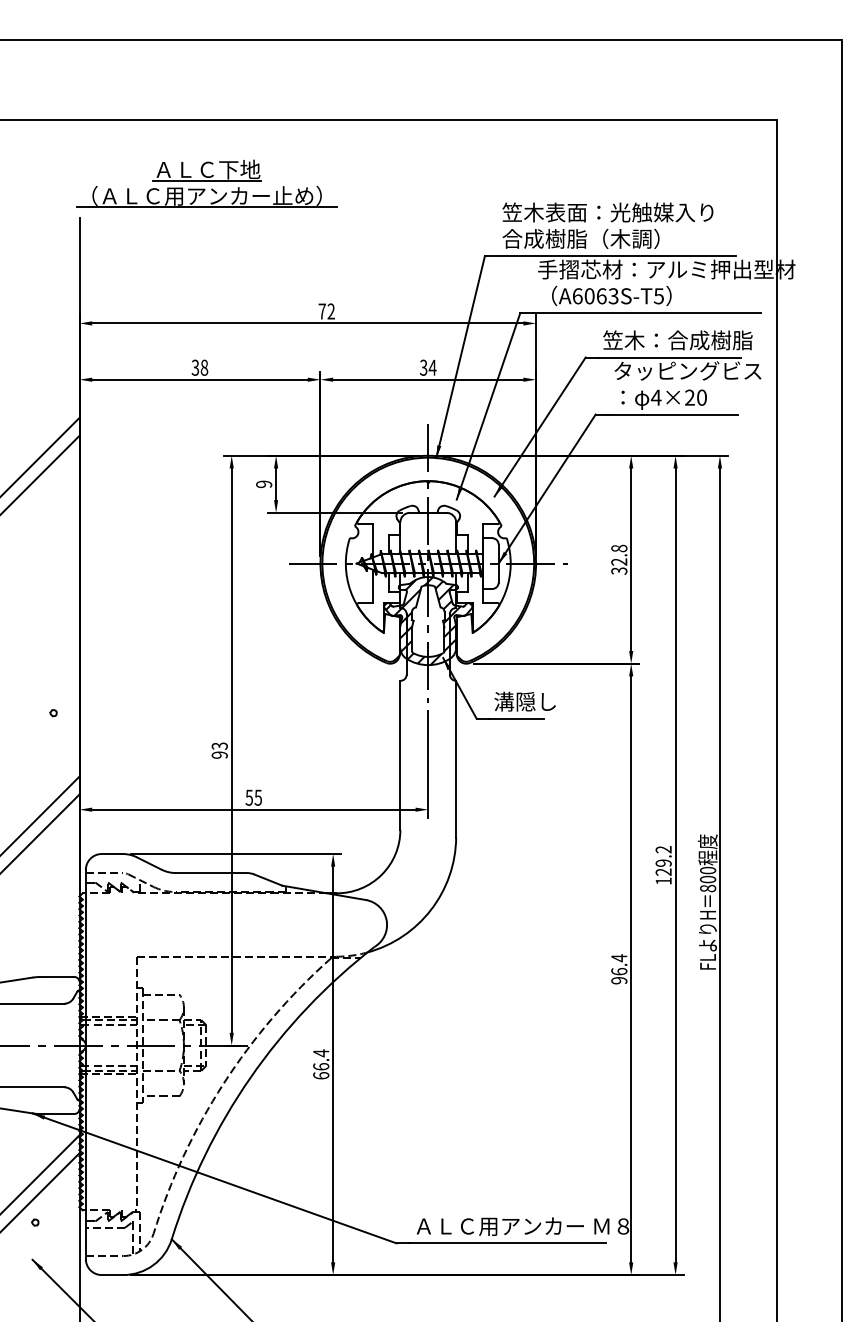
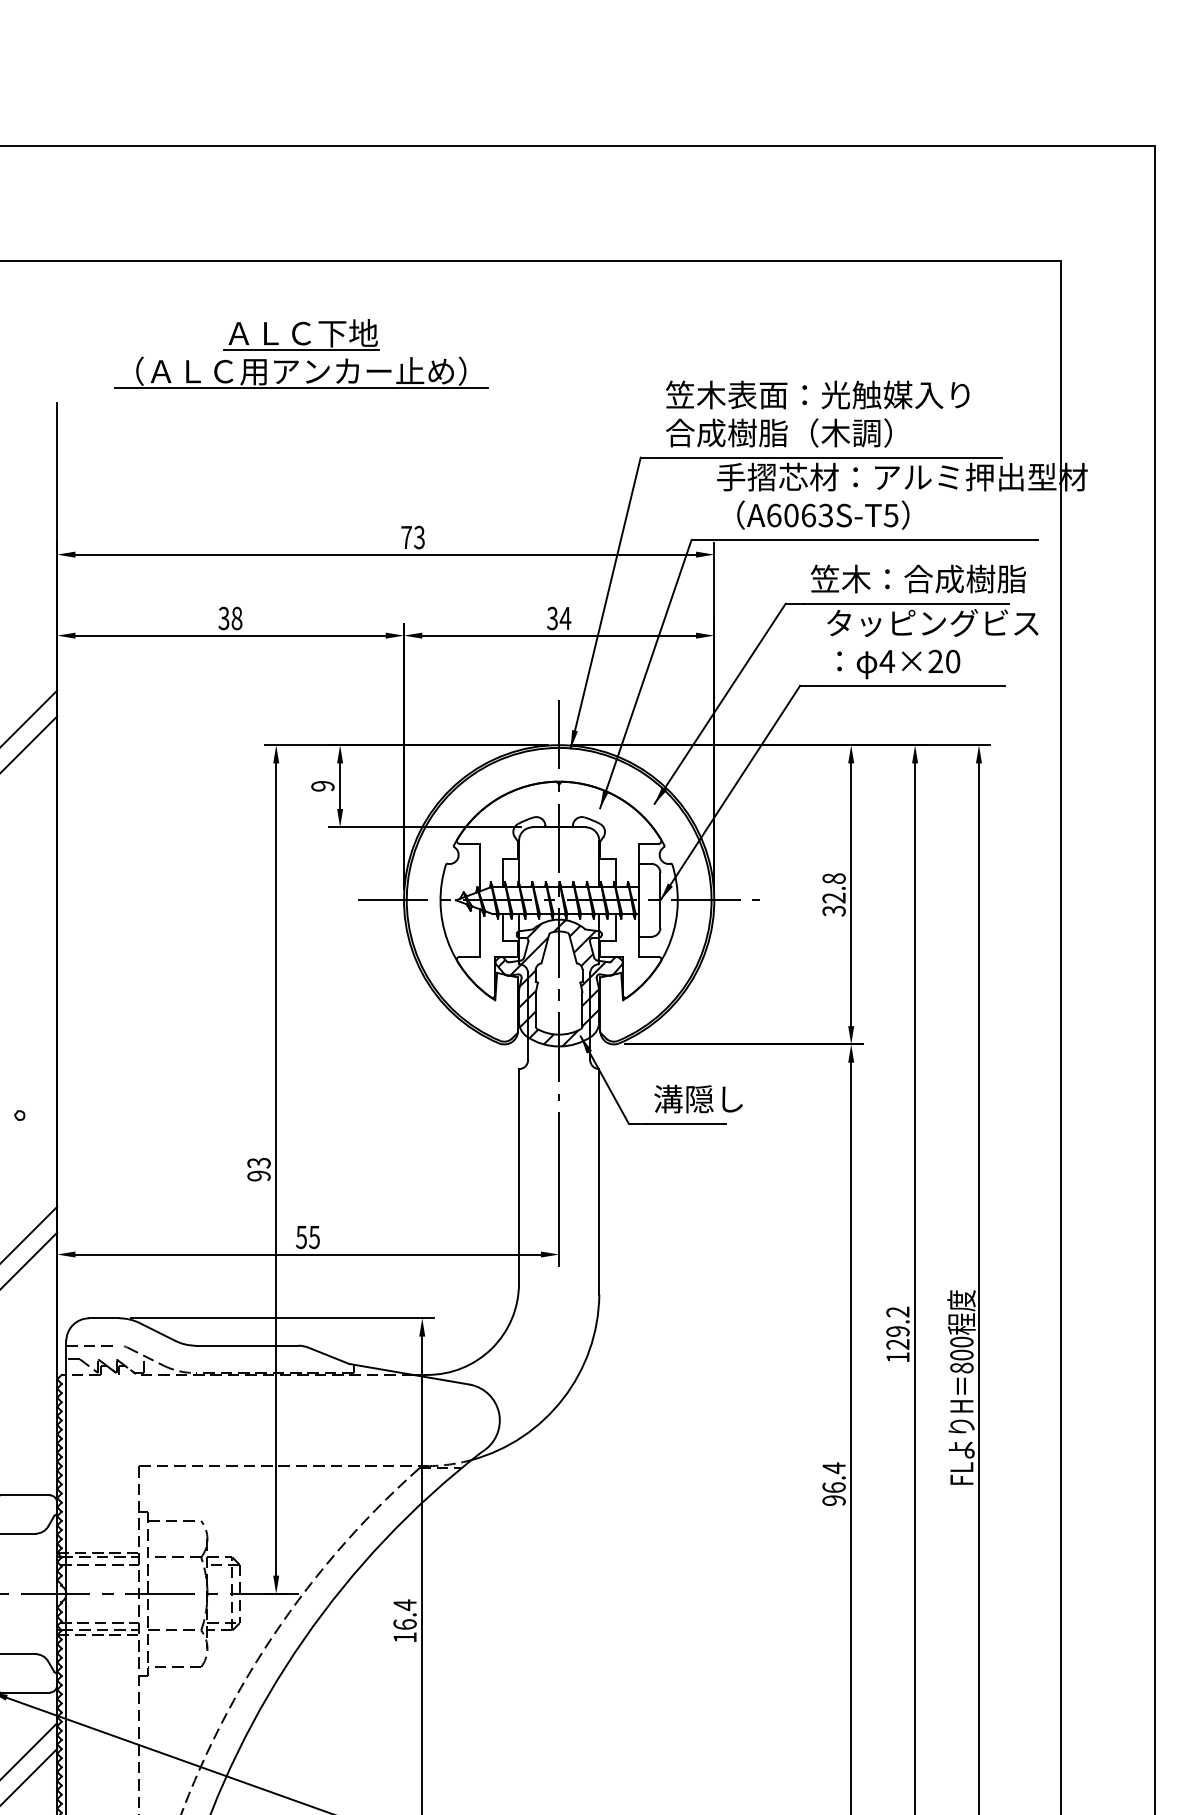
part: (206, 183) -> (300, 353), moved
text: (330, 311) -> (418, 537), 72 -> 73
text: (321, 1075) -> (405, 1637), 66.4 -> 16.4

